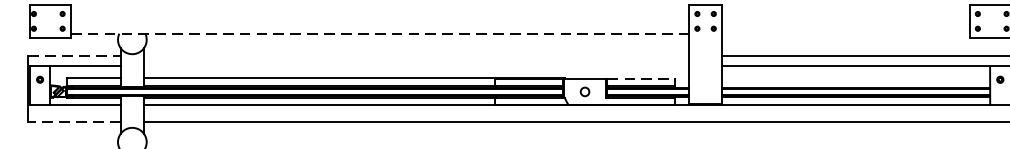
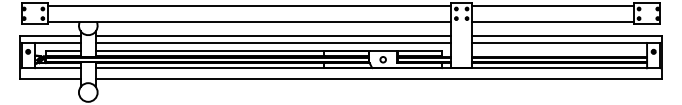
line: (379, 8) -> (249, 5), added
line: (844, 8) -> (552, 5), added
line: (381, 33) -> (250, 21), dashed -> solid
line: (844, 33) -> (552, 21), added
line: (75, 56) -> (51, 36), dashed -> solid
line: (416, 56) -> (273, 36), added
line: (416, 65) -> (273, 42), added
line: (640, 79) -> (419, 51), dashed -> solid
line: (74, 122) -> (50, 79), dashed -> solid

